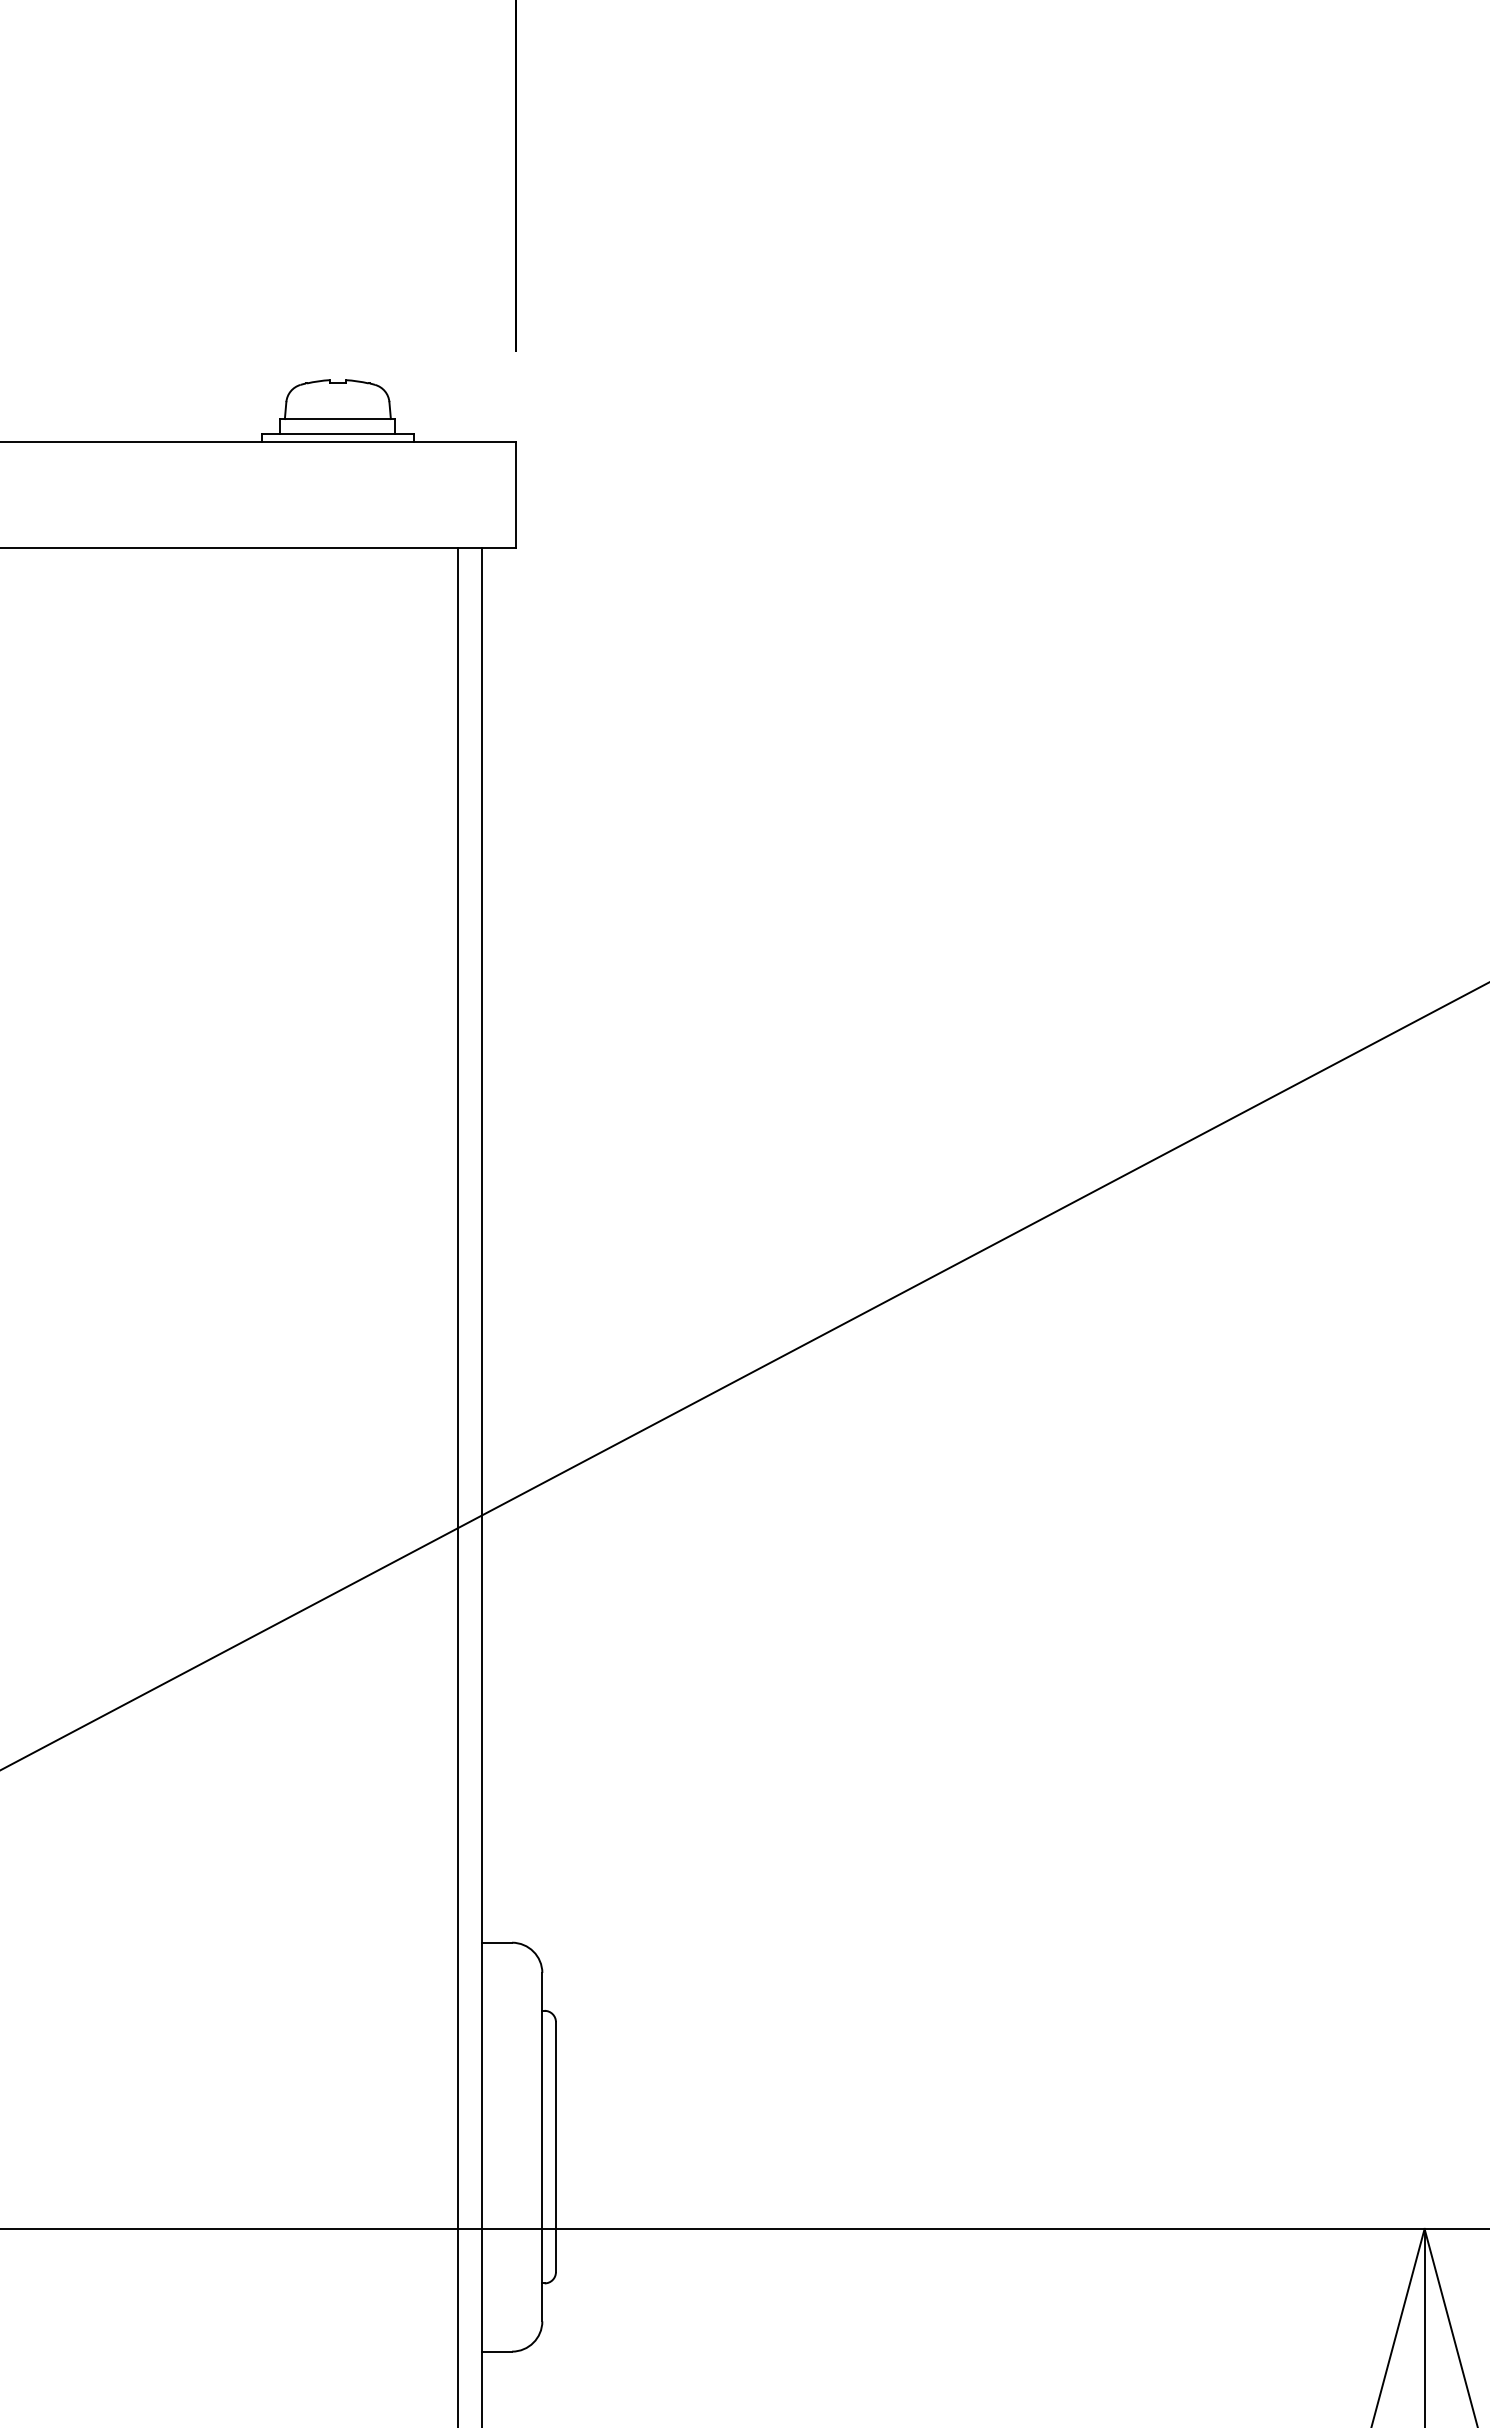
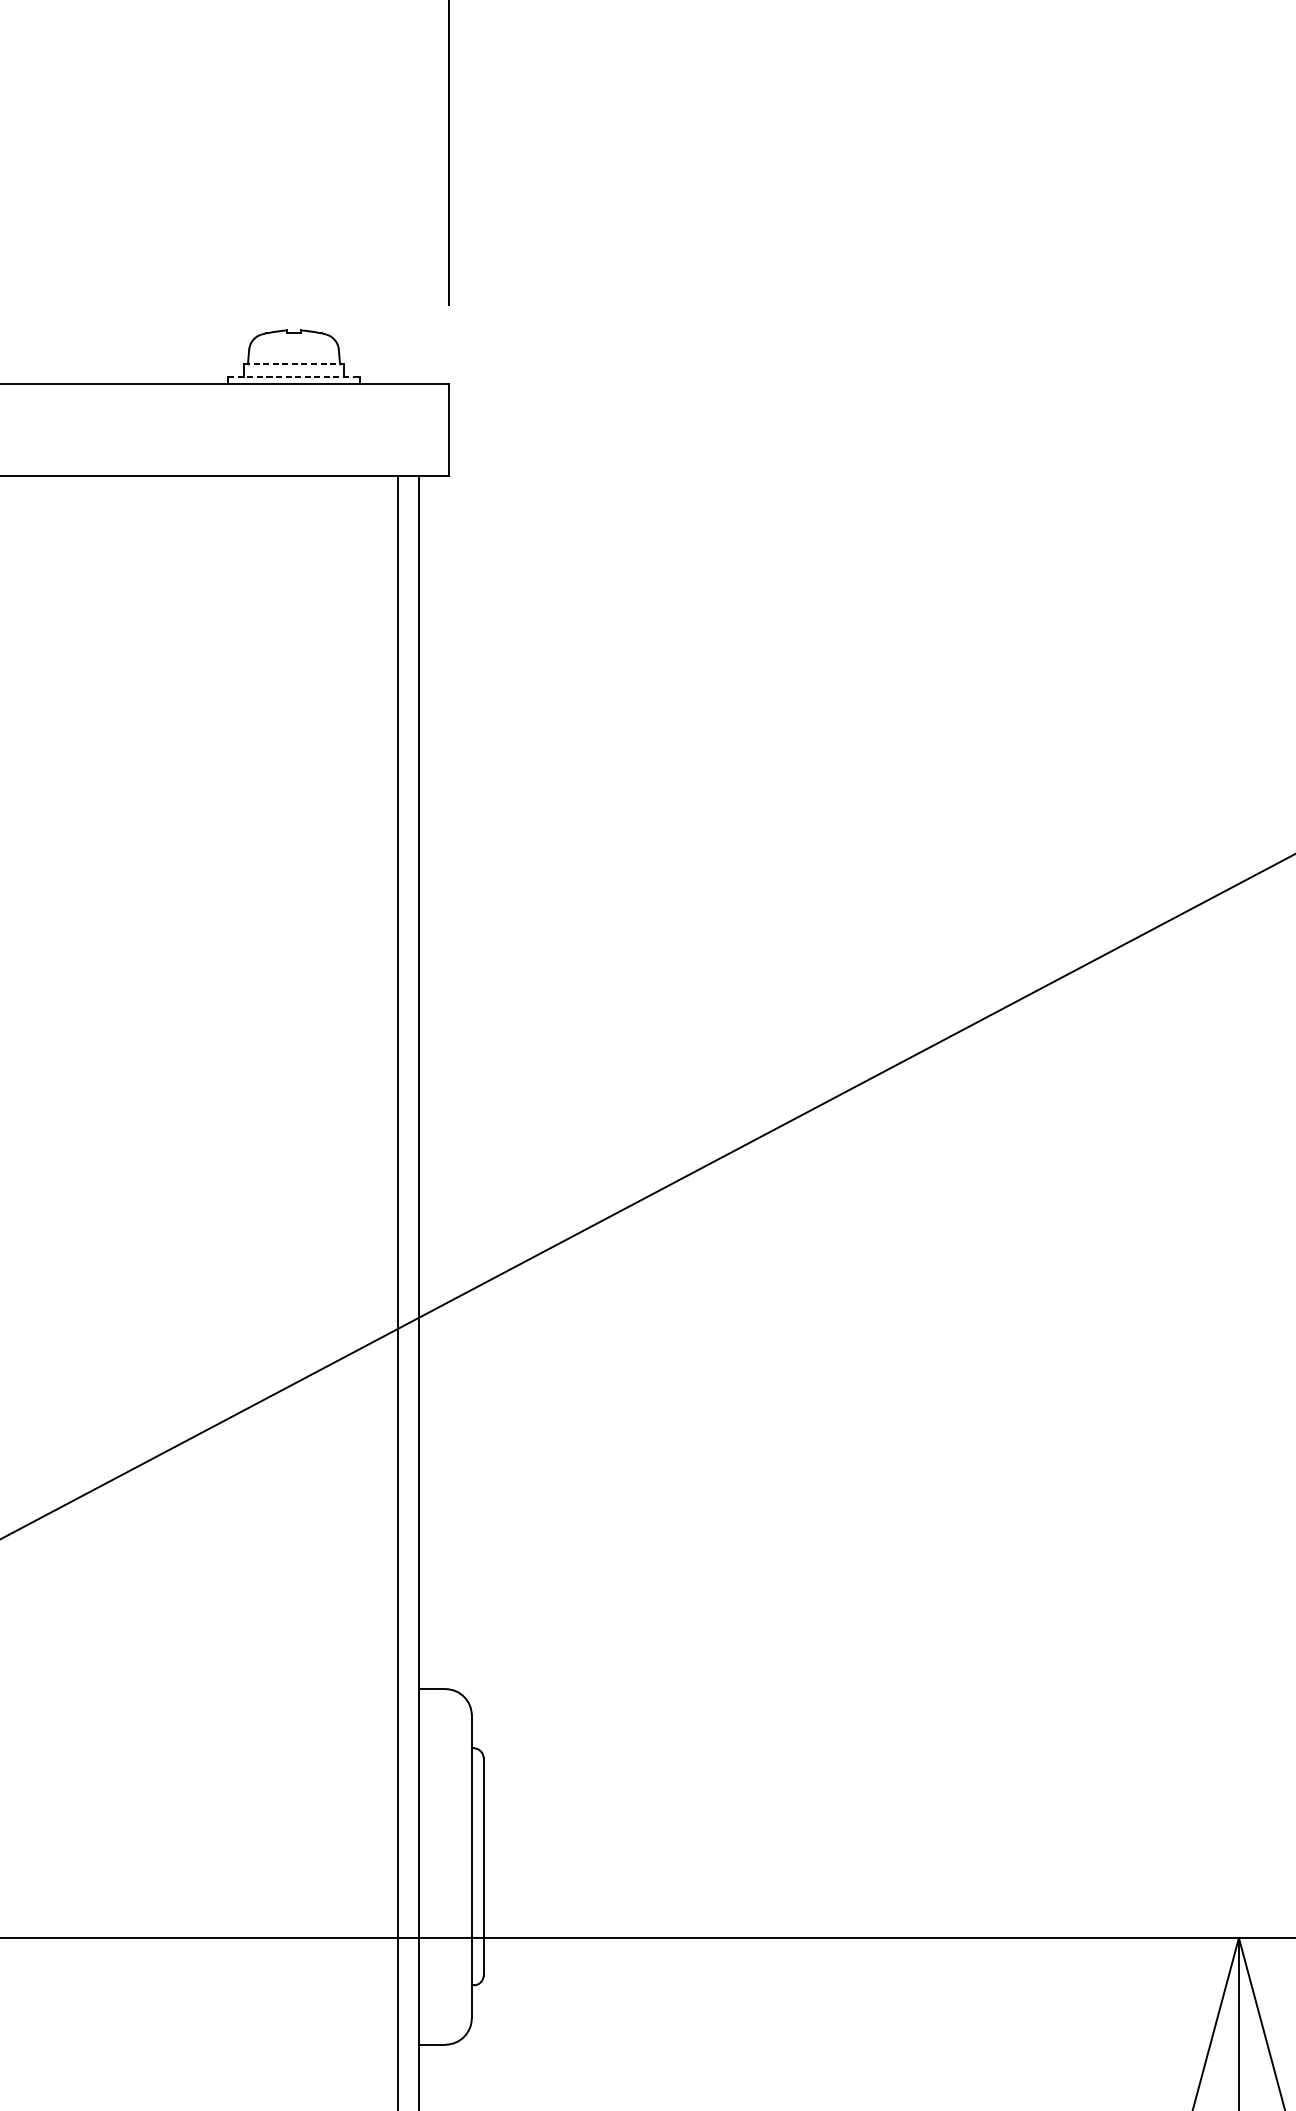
line: (337, 419) -> (293, 364), solid -> dashed
line: (337, 434) -> (293, 377), solid -> dashed

